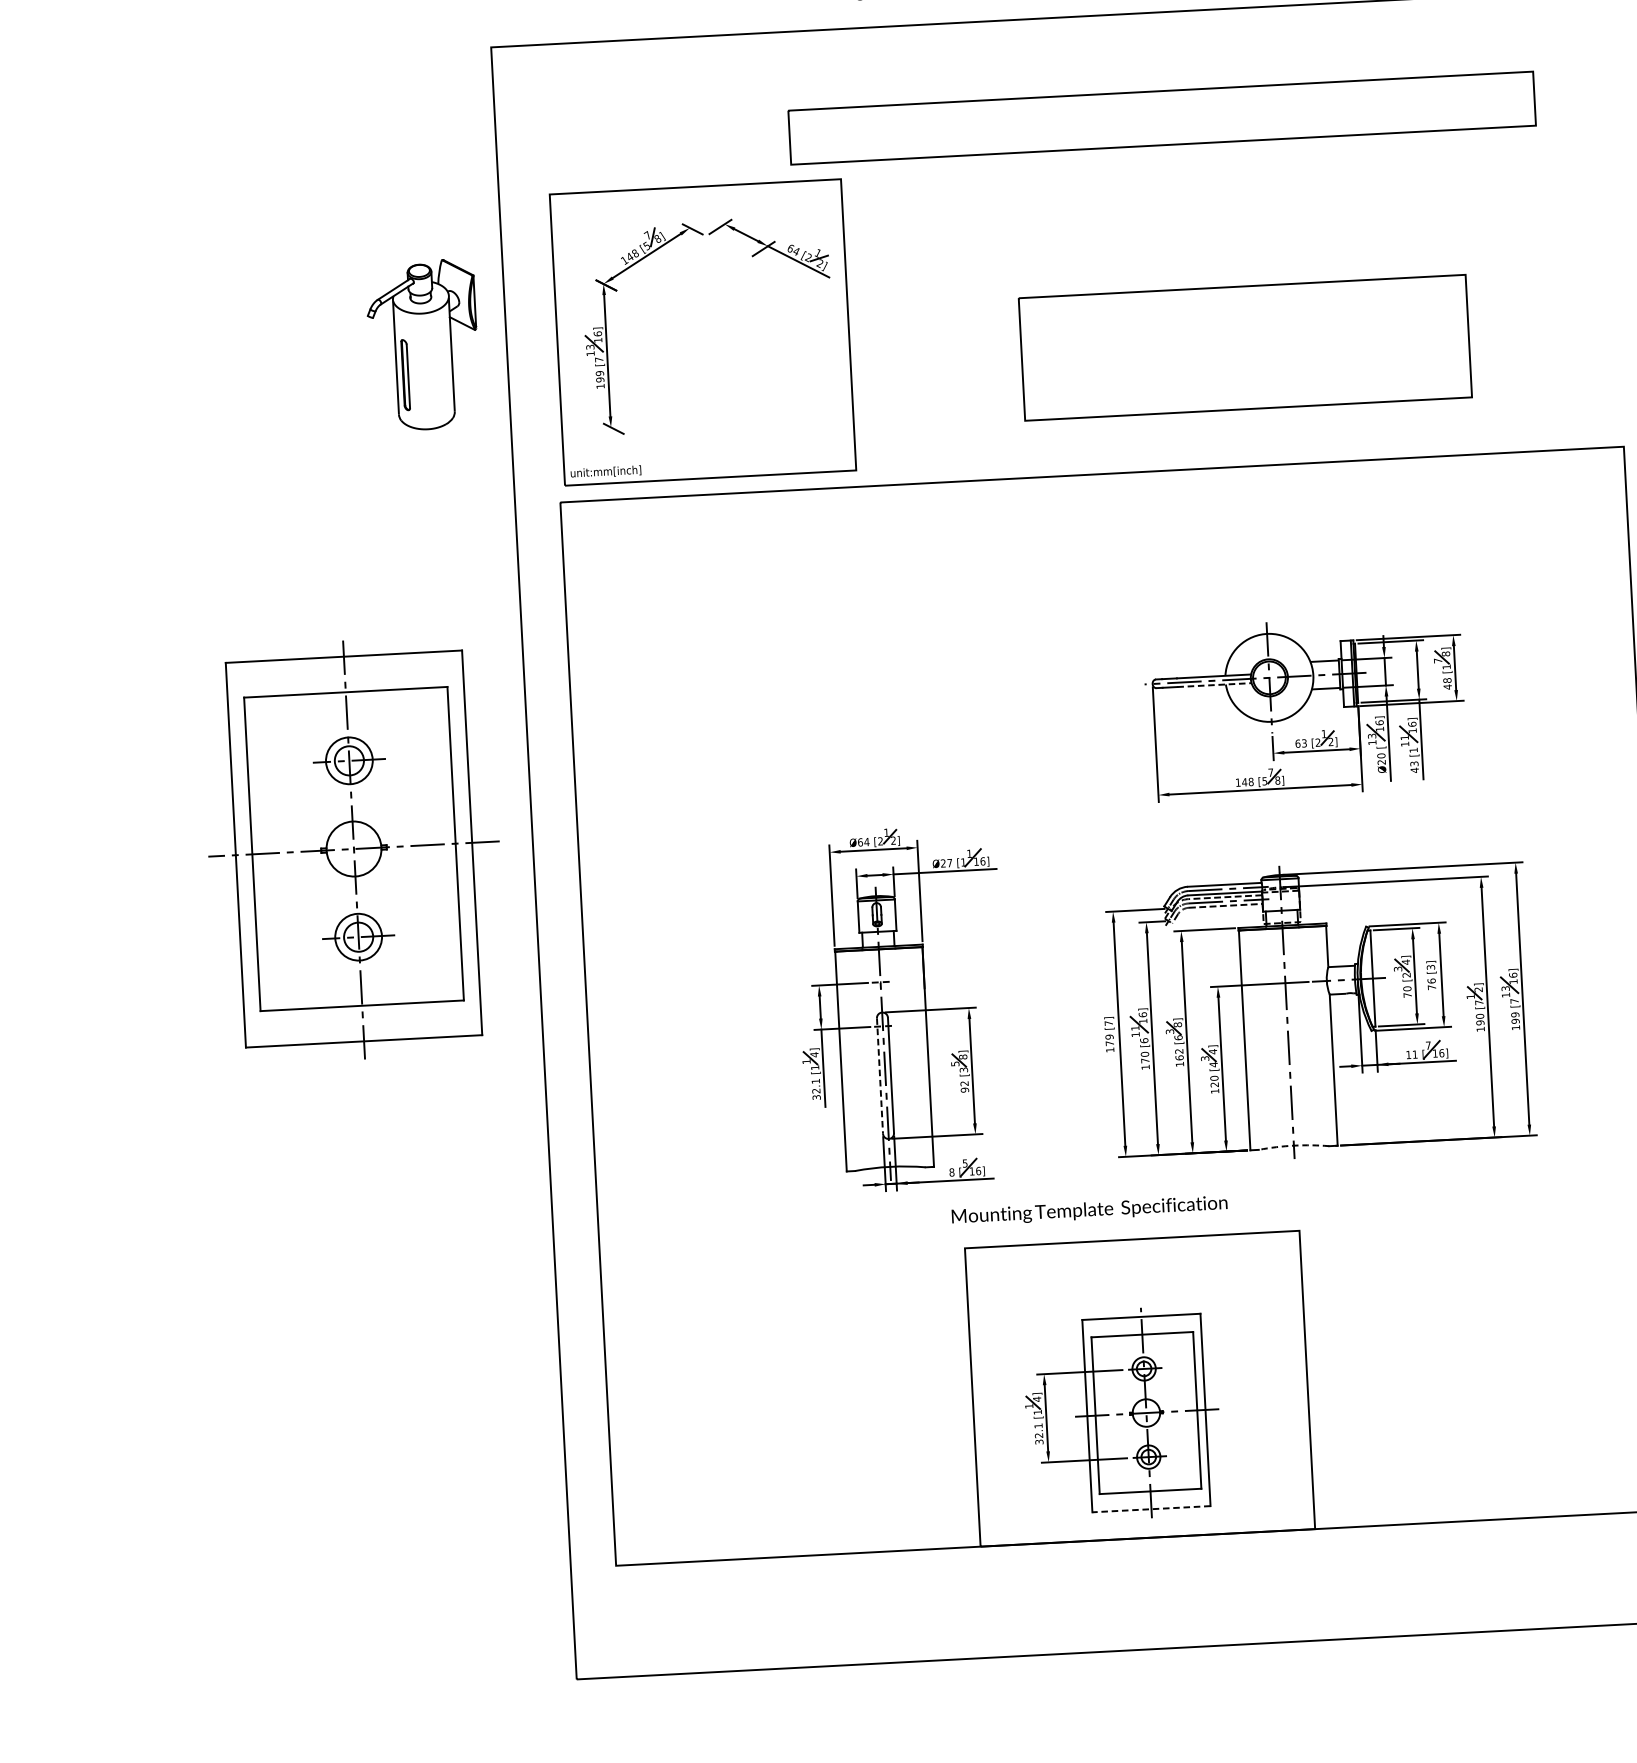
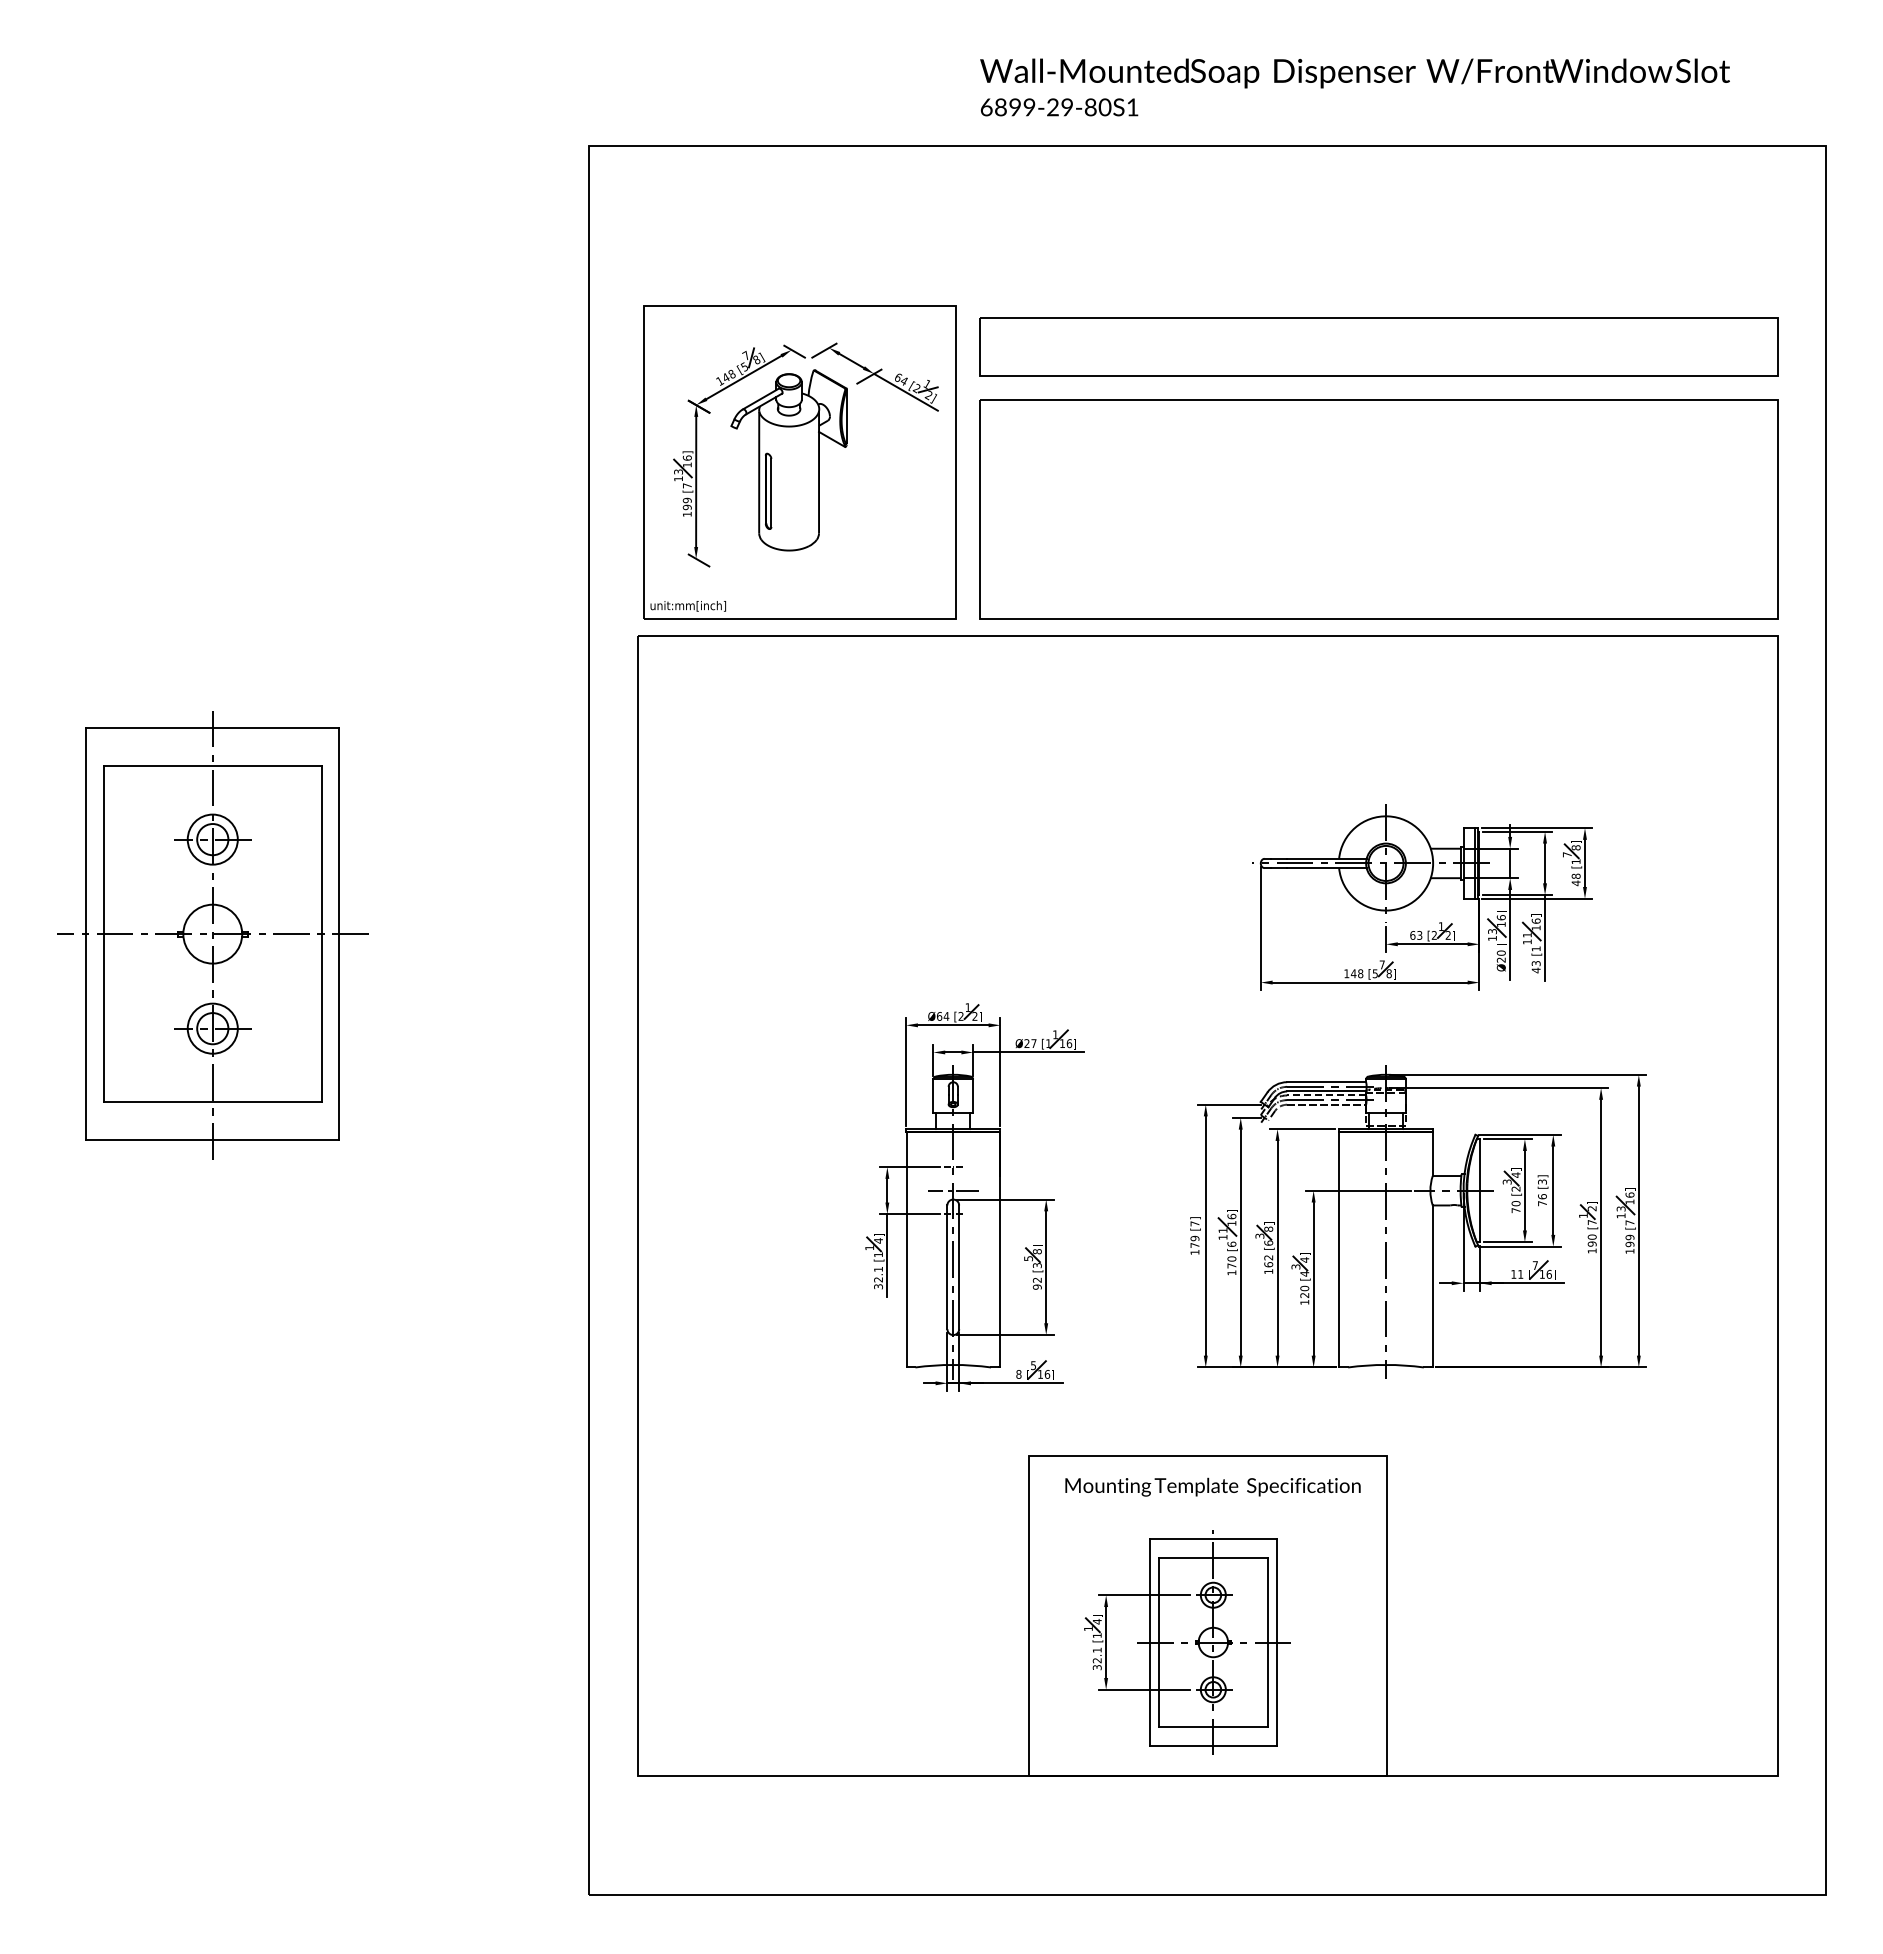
part: (1161, 117) -> (1378, 346), moved
part: (422, 345) -> (788, 460), moved
part: (1245, 348) -> (1378, 509), size x1.67
line: (1214, 685) -> (1326, 868), dashed -> solid
part: (353, 850) -> (212, 935), moved
line: (881, 1004) -> (952, 1190), added
line: (880, 1076) -> (947, 1267), dashed -> solid
arc: (1294, 1145) -> (1386, 1364), dashed -> solid
text: (1089, 1210) -> (1212, 1486), moved
line: (1150, 1509) -> (1212, 1745), dashed -> solid

